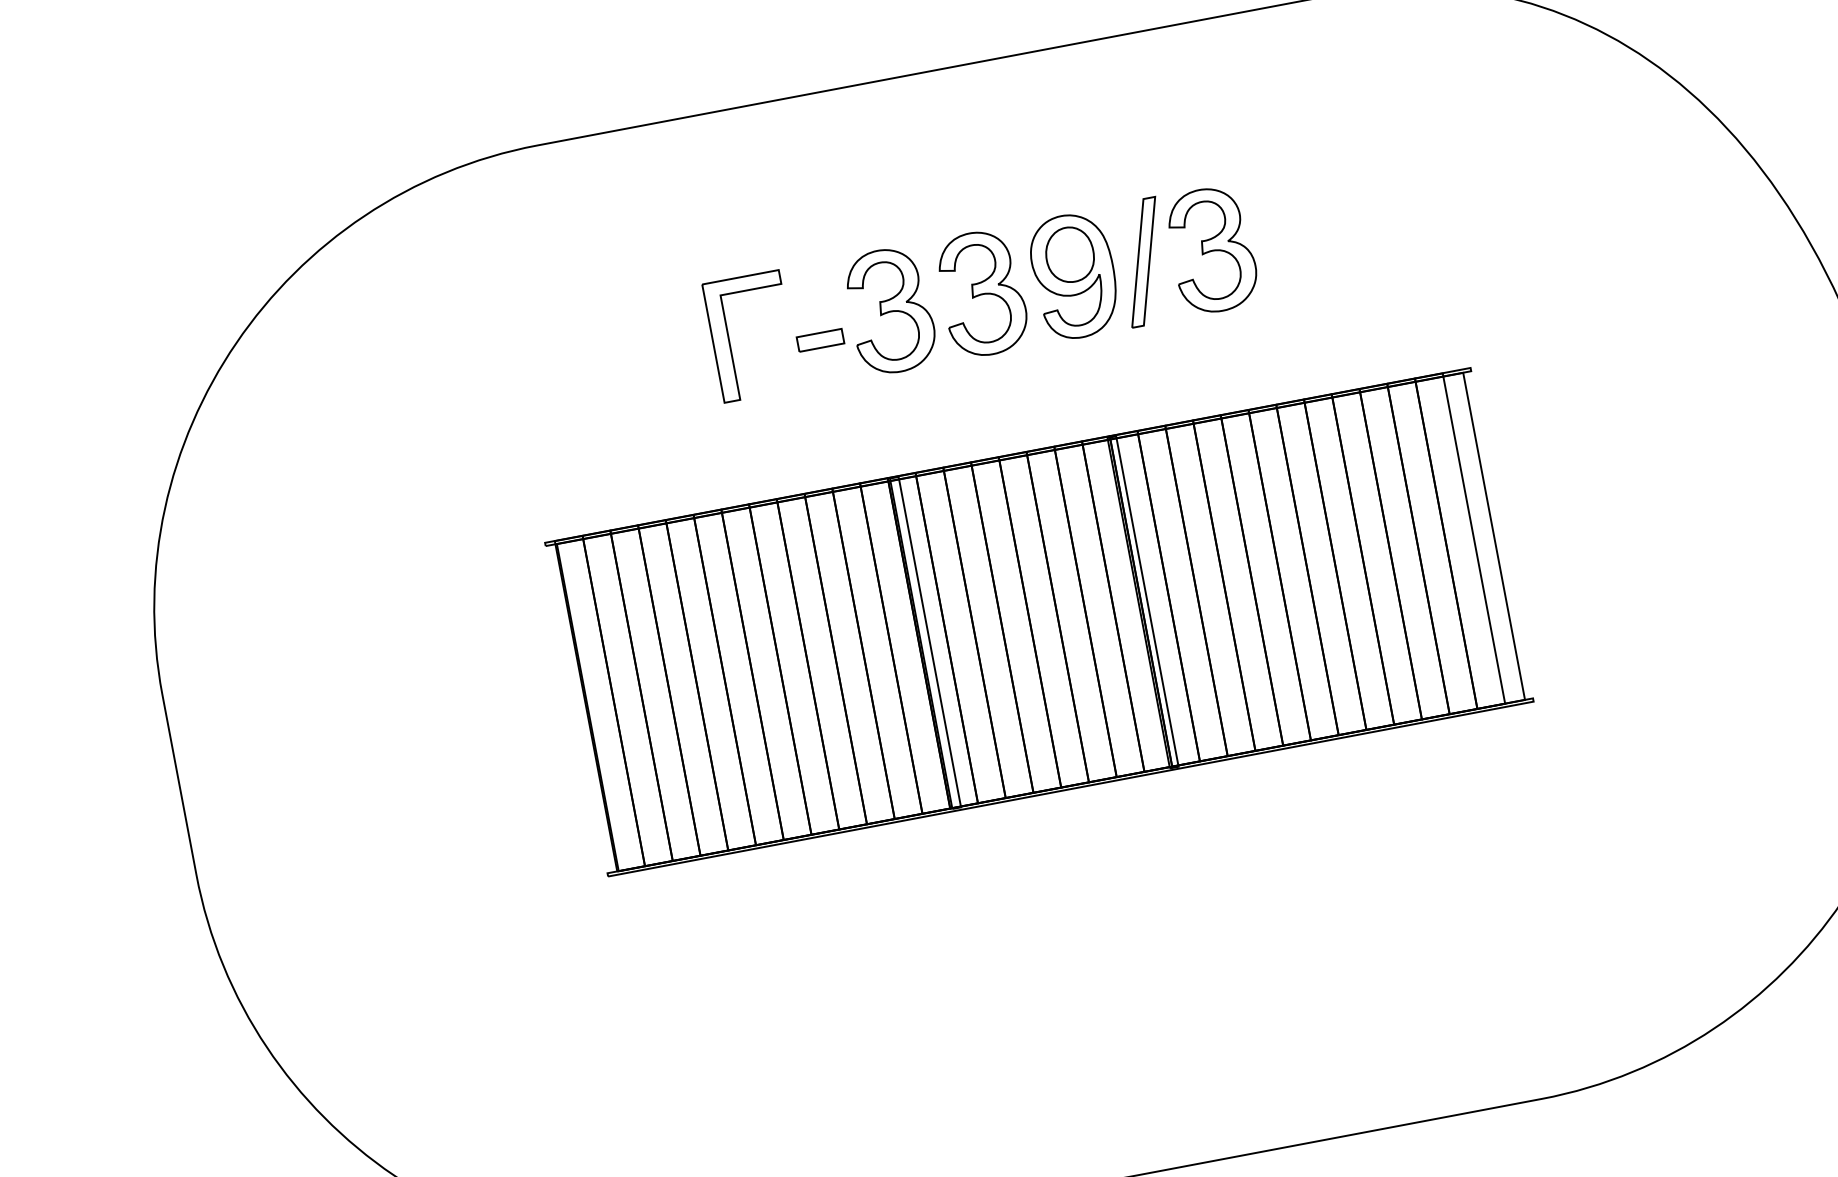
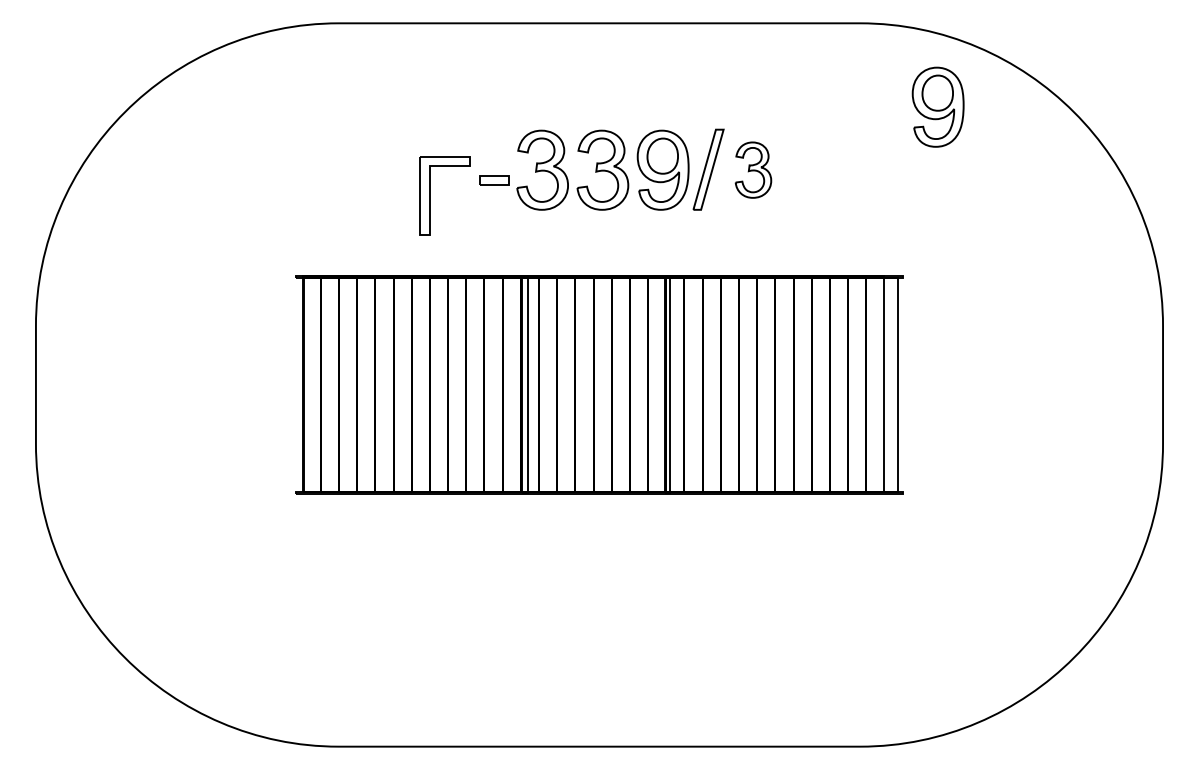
part: (1474, 99) -> (937, 106), added
part: (1212, 248) -> (753, 169), size x0.7
part: (730, 340) -> (430, 195), moved

